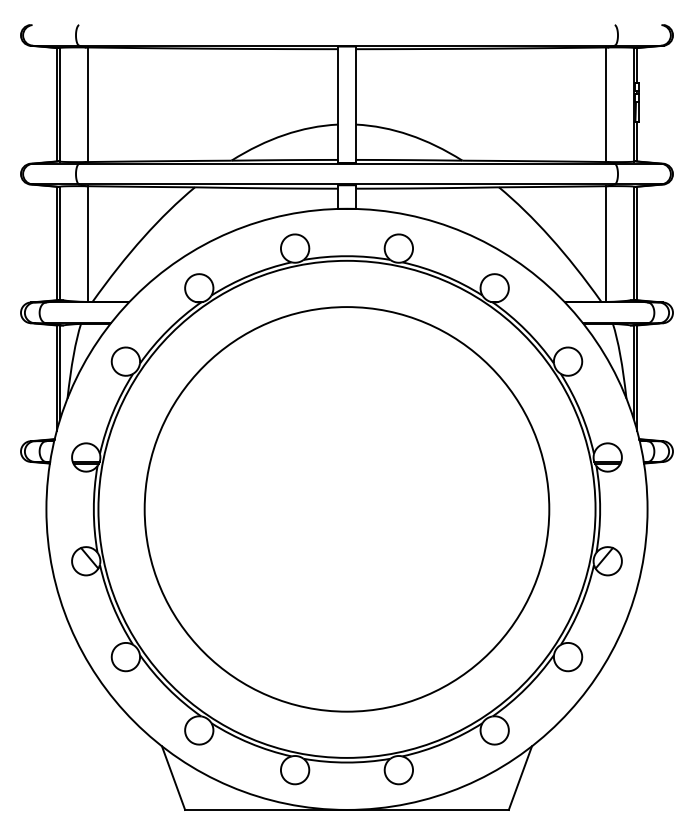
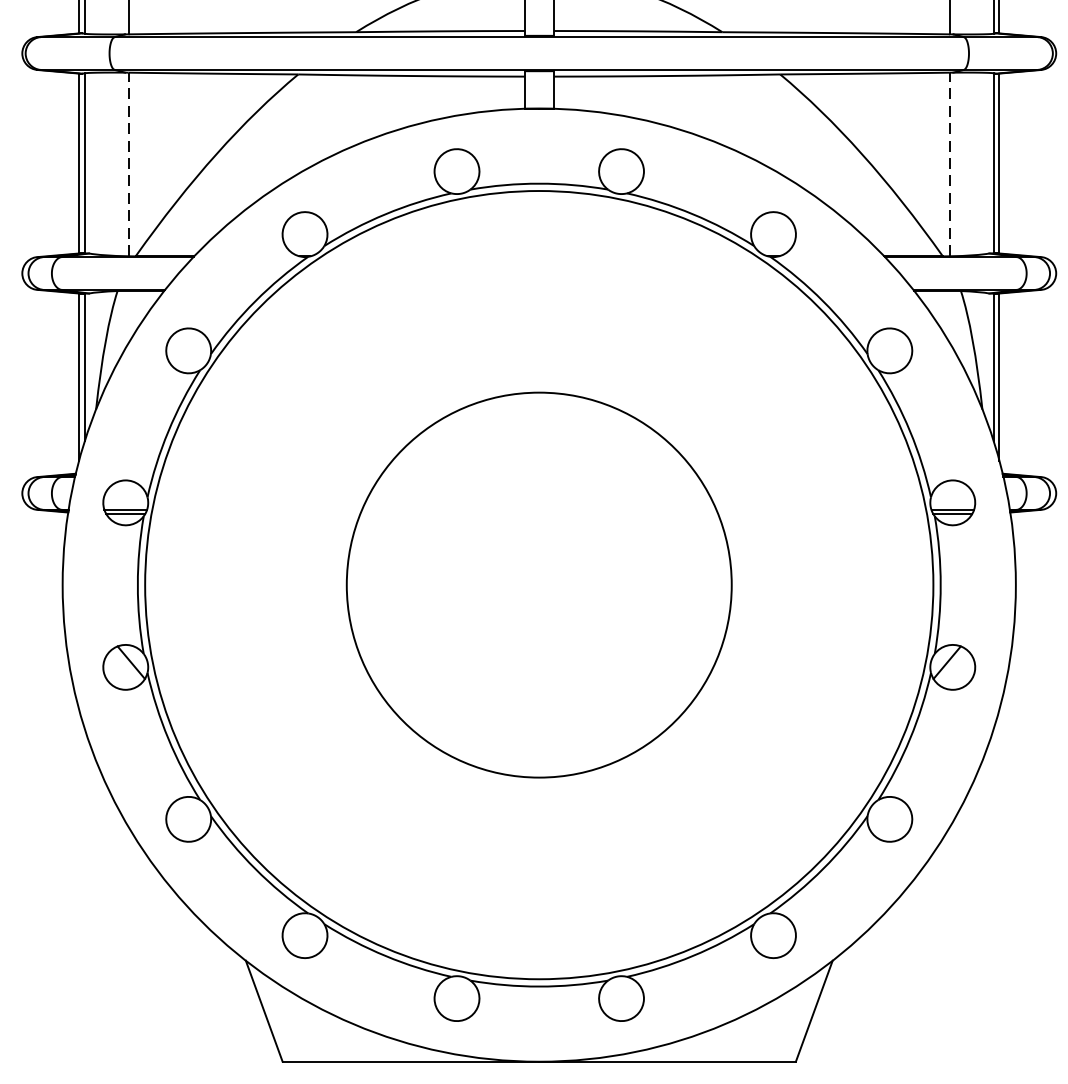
line: (88, 244) -> (129, 165), solid -> dashed
line: (605, 244) -> (949, 165), solid -> dashed
circle: (346, 509) -> (538, 585), size x0.6

